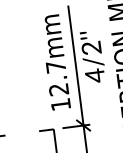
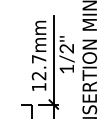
text: (94, 76) -> (66, 69), 4/2''\f] -> 1/2''\f]

